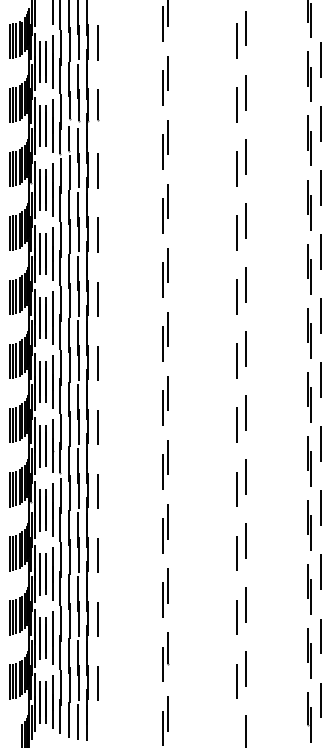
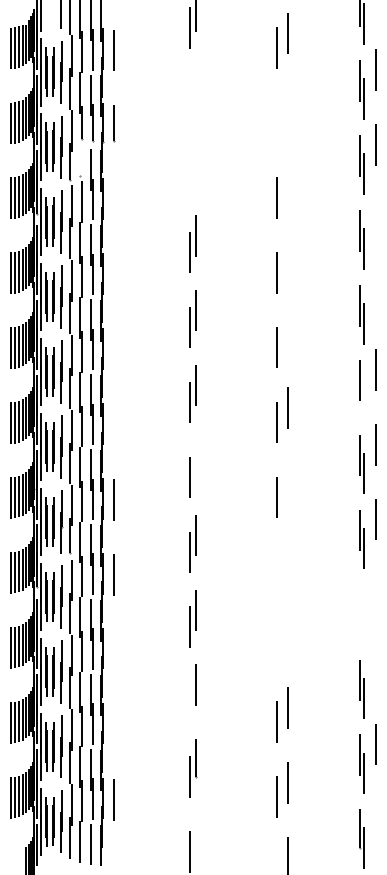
line: (168, 73) -> (196, 85), removed
line: (162, 87) -> (190, 102), removed
line: (246, 92) -> (288, 108), removed
line: (237, 104) -> (277, 122), removed
line: (68, 138) -> (80, 161), removed
part: (164, 144) -> (192, 169), removed
line: (246, 156) -> (288, 183), removed
line: (97, 171) -> (114, 200), removed
line: (321, 187) -> (375, 219), removed
line: (246, 221) -> (288, 258), removed
line: (97, 234) -> (113, 274), removed
line: (321, 251) -> (375, 294), removed
line: (246, 285) -> (288, 333), removed
line: (97, 298) -> (114, 349), removed
line: (310, 340) -> (363, 398), removed
line: (97, 362) -> (114, 424), removed
line: (168, 393) -> (196, 460), removed
line: (246, 412) -> (288, 482), removed
line: (246, 476) -> (288, 557), removed
line: (237, 489) -> (277, 572), removed
line: (321, 508) -> (375, 594), removed
part: (309, 525) -> (361, 614), removed
line: (246, 540) -> (288, 632), removed
line: (237, 553) -> (277, 647), removed
line: (97, 555) -> (114, 649), removed
line: (321, 572) -> (375, 669), removed
line: (162, 600) -> (190, 702), removed
line: (97, 619) -> (114, 724), removed
line: (321, 700) -> (375, 819), removed
line: (168, 713) -> (196, 834), removed

